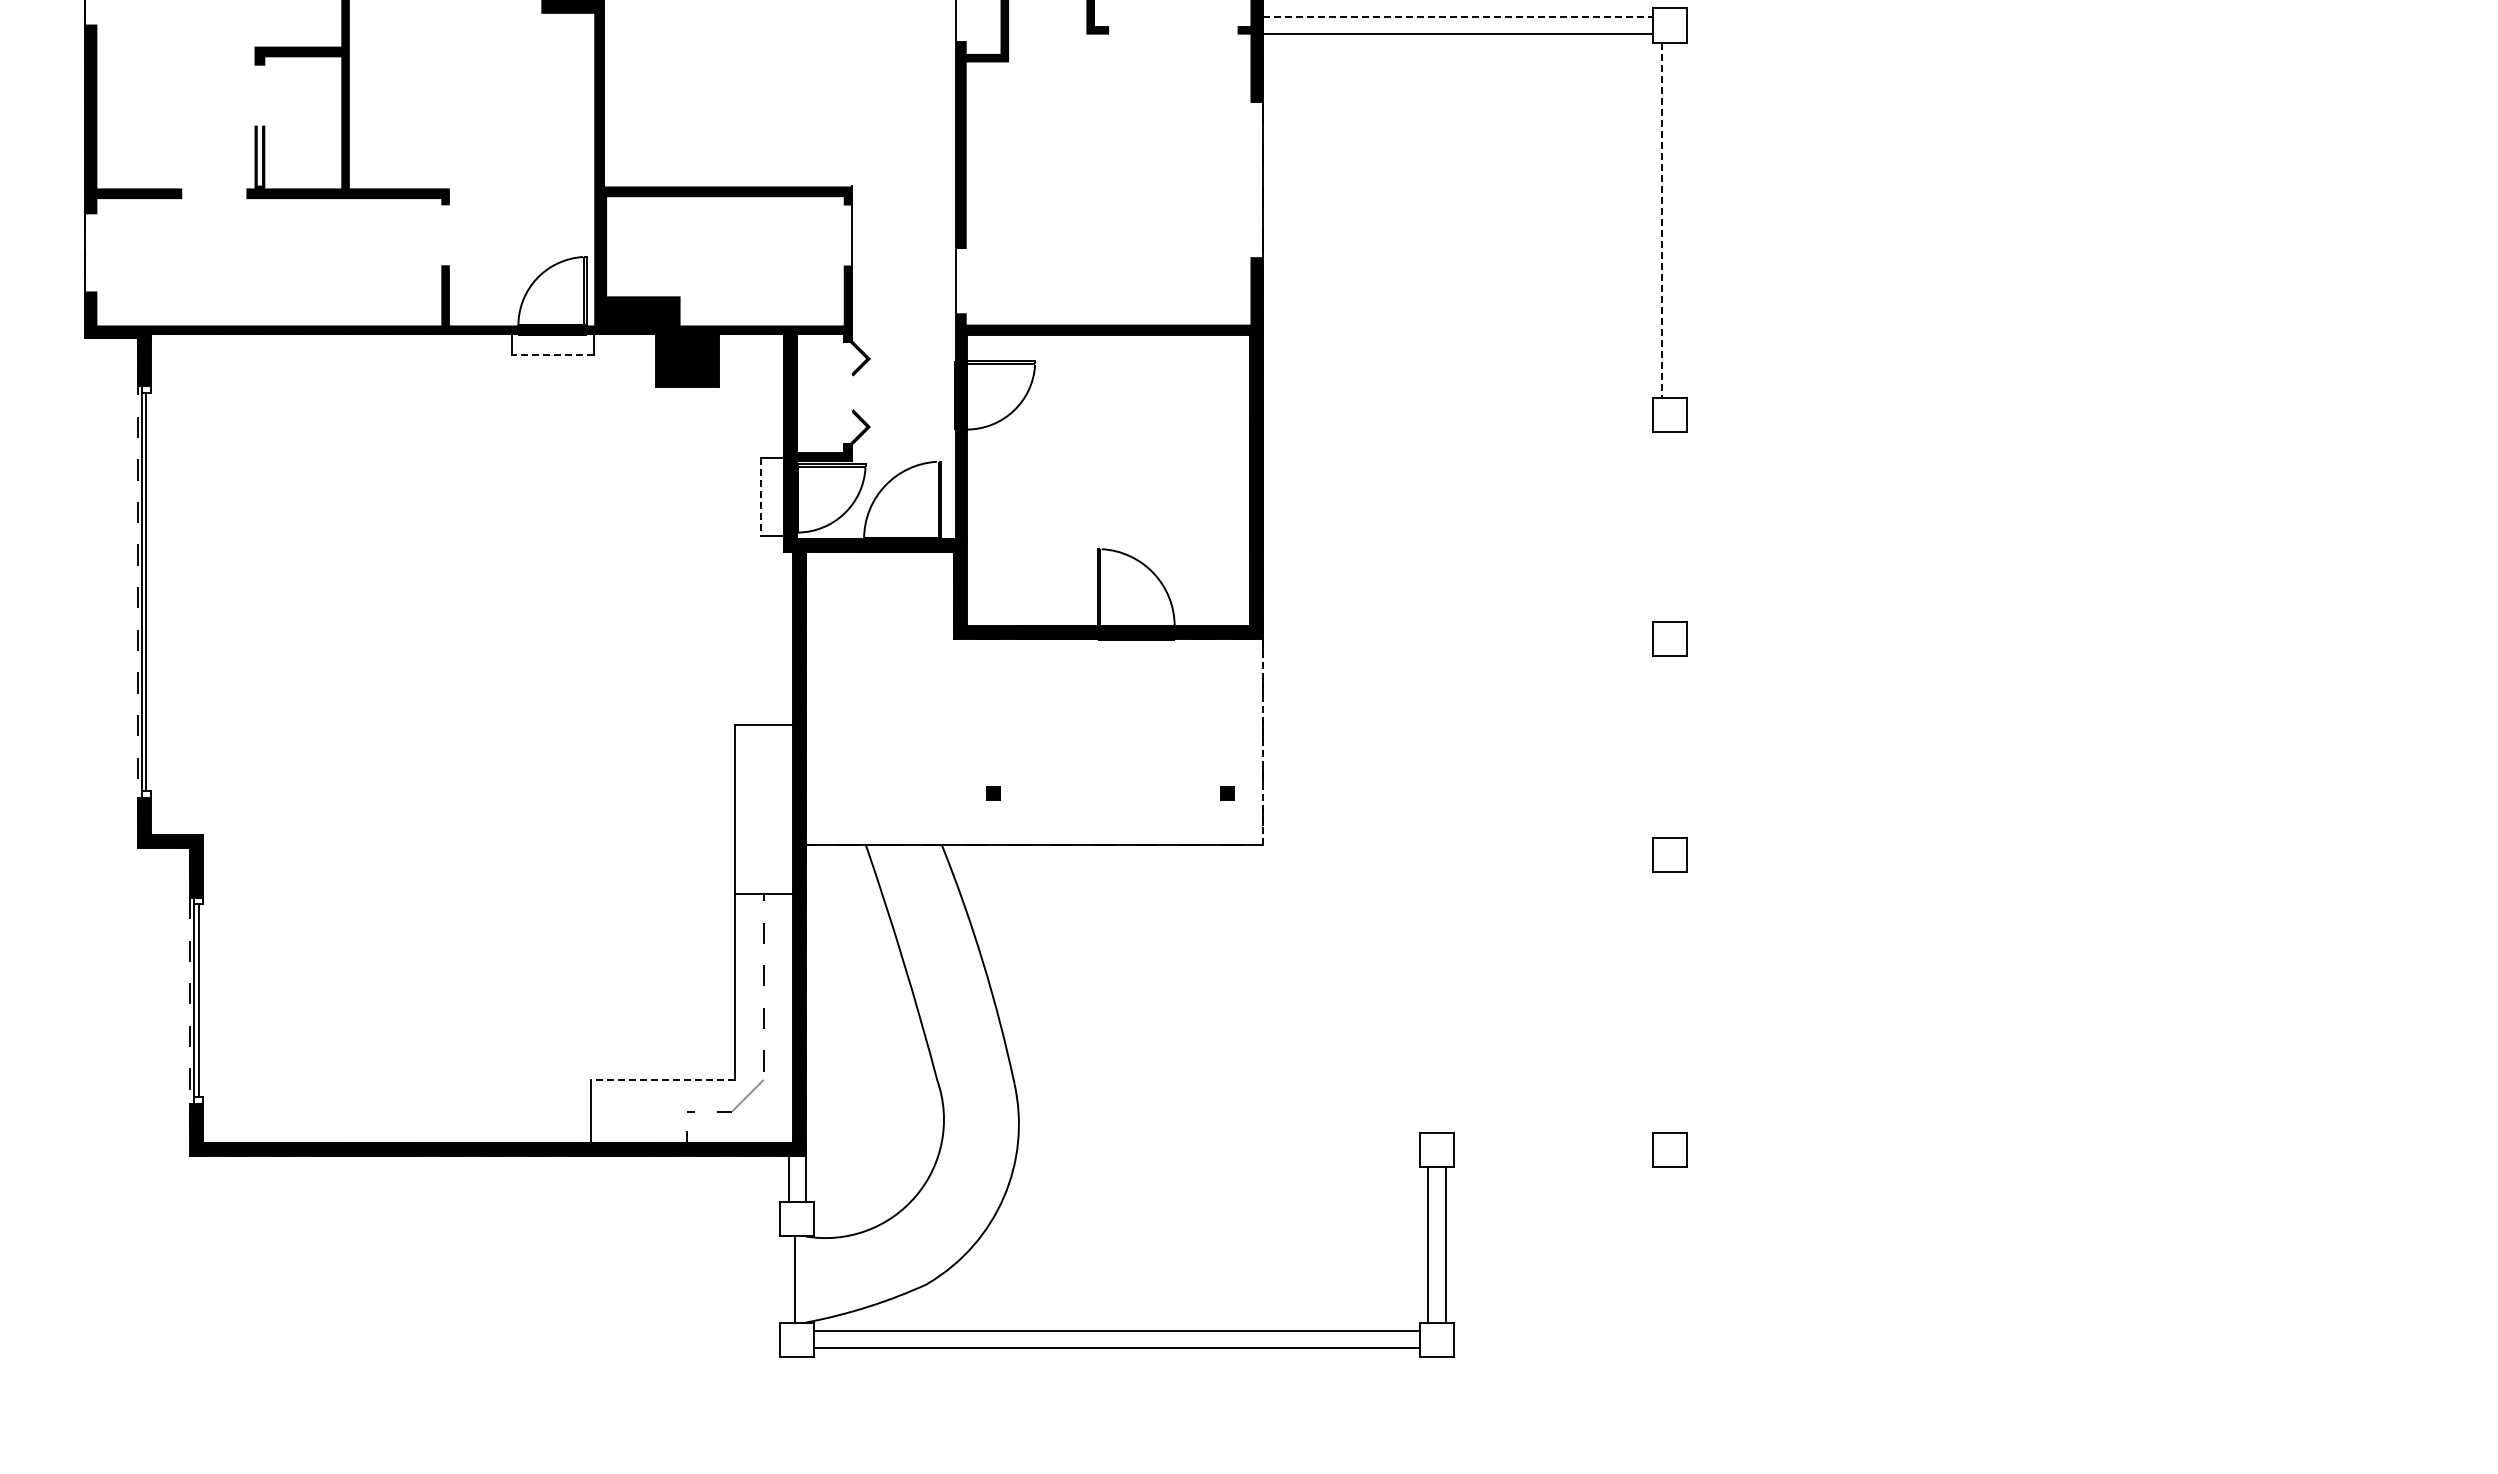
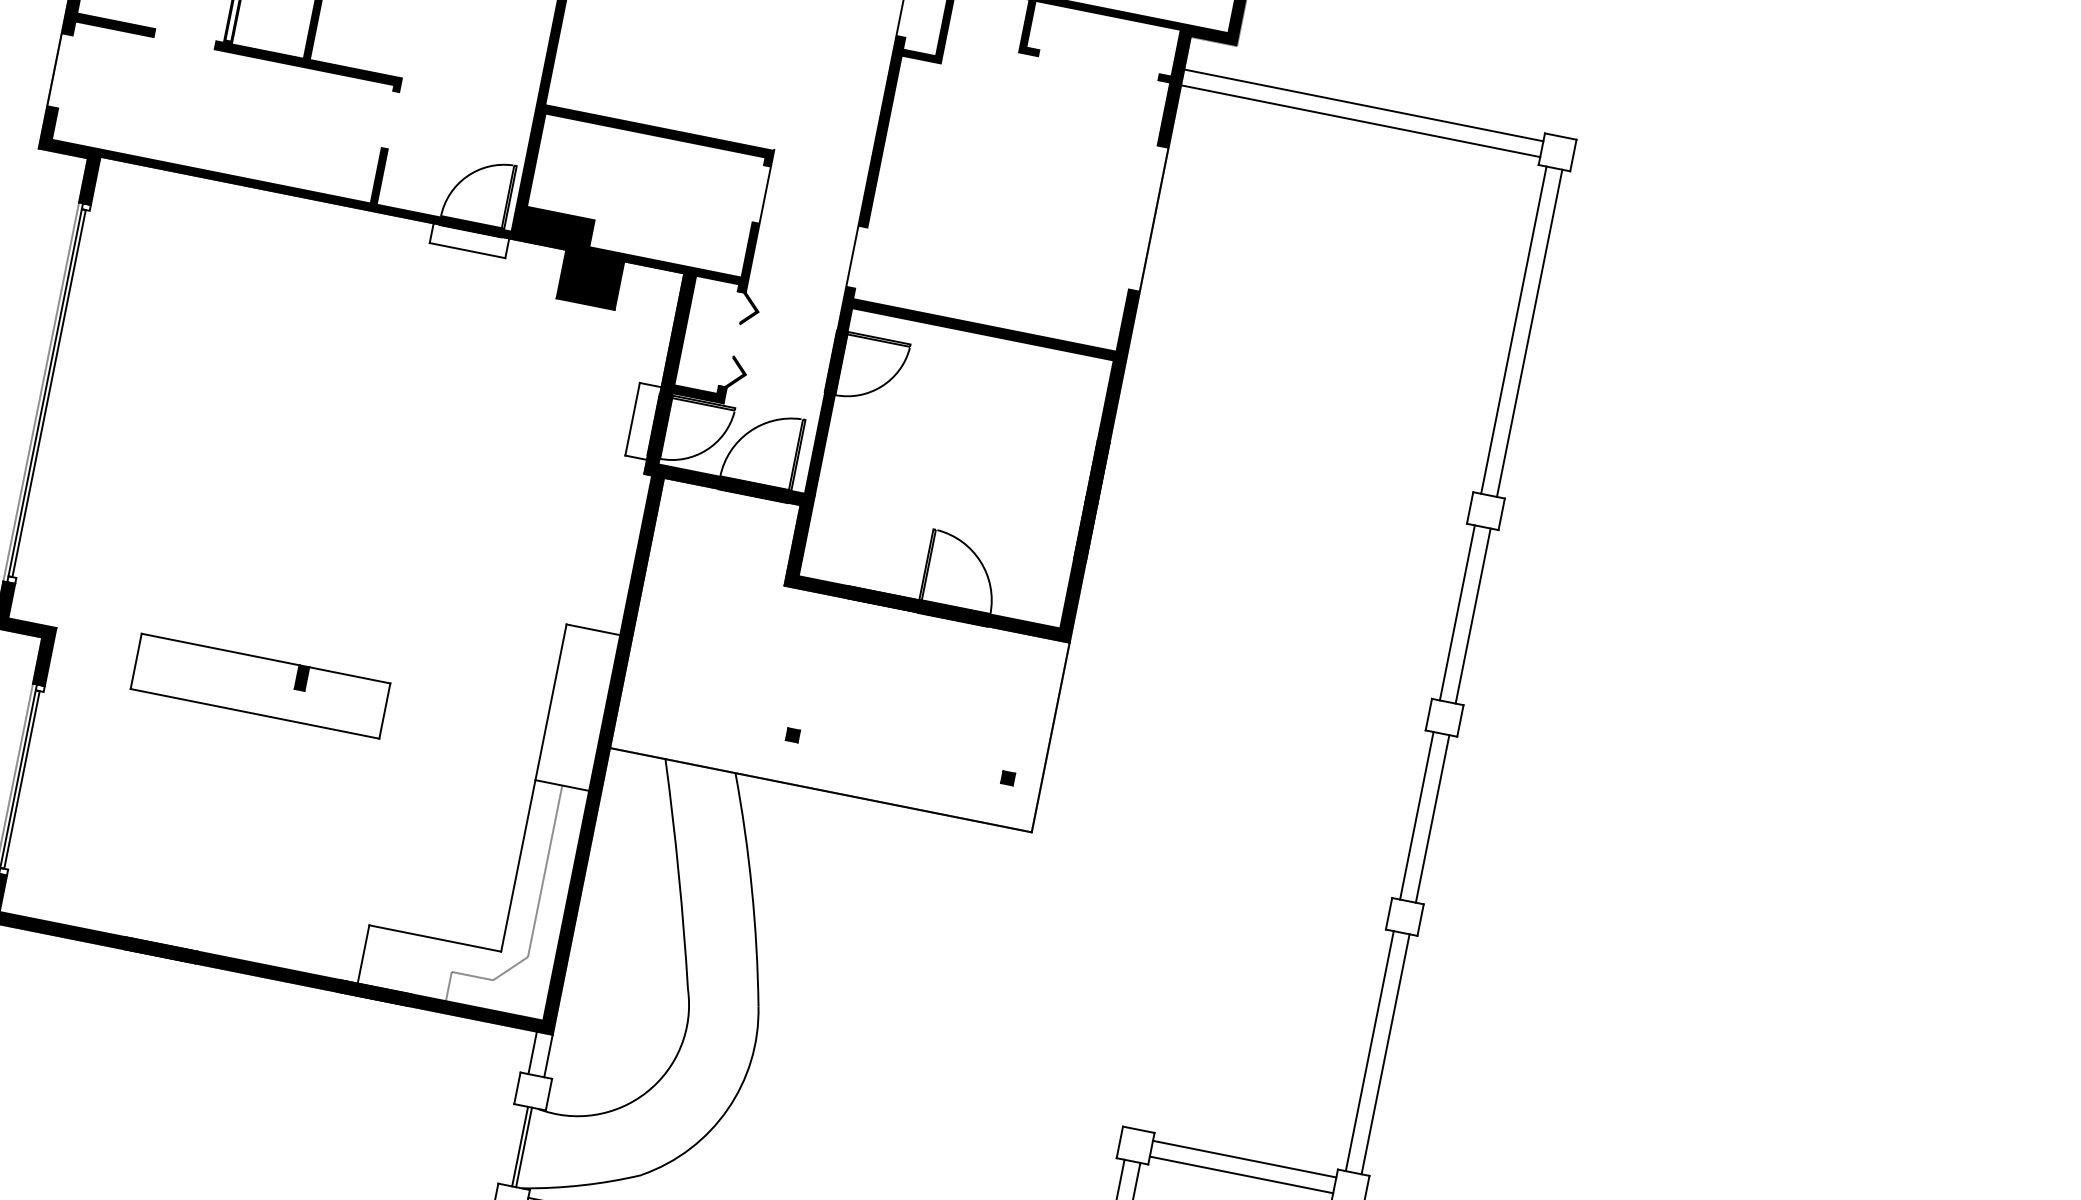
line: (1458, 17) -> (1363, 105), dashed -> solid
line: (1678, 219) -> (1529, 332), added
line: (1661, 220) -> (1513, 330), dashed -> solid
line: (552, 355) -> (466, 250), dashed -> solid
line: (760, 497) -> (632, 419), dashed -> solid
line: (1661, 527) -> (1457, 613), added
line: (1678, 527) -> (1472, 616), added
line: (1263, 741) -> (1050, 737), dashed -> solid
line: (1661, 747) -> (1416, 815), added
line: (1678, 747) -> (1432, 819), added
part: (427, 852) -> (260, 685), added
line: (1661, 1002) -> (1369, 1050), added
line: (1678, 1002) -> (1385, 1054), added
line: (662, 1080) -> (434, 938), dashed -> solid
line: (1553, 1141) -> (1244, 1159), added
line: (1553, 1158) -> (1241, 1174), added
line: (799, 1279) -> (524, 1147), added

